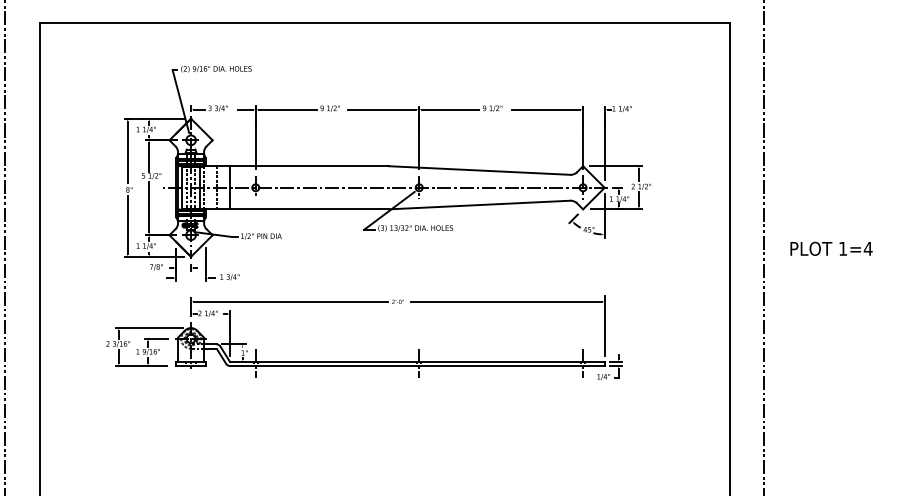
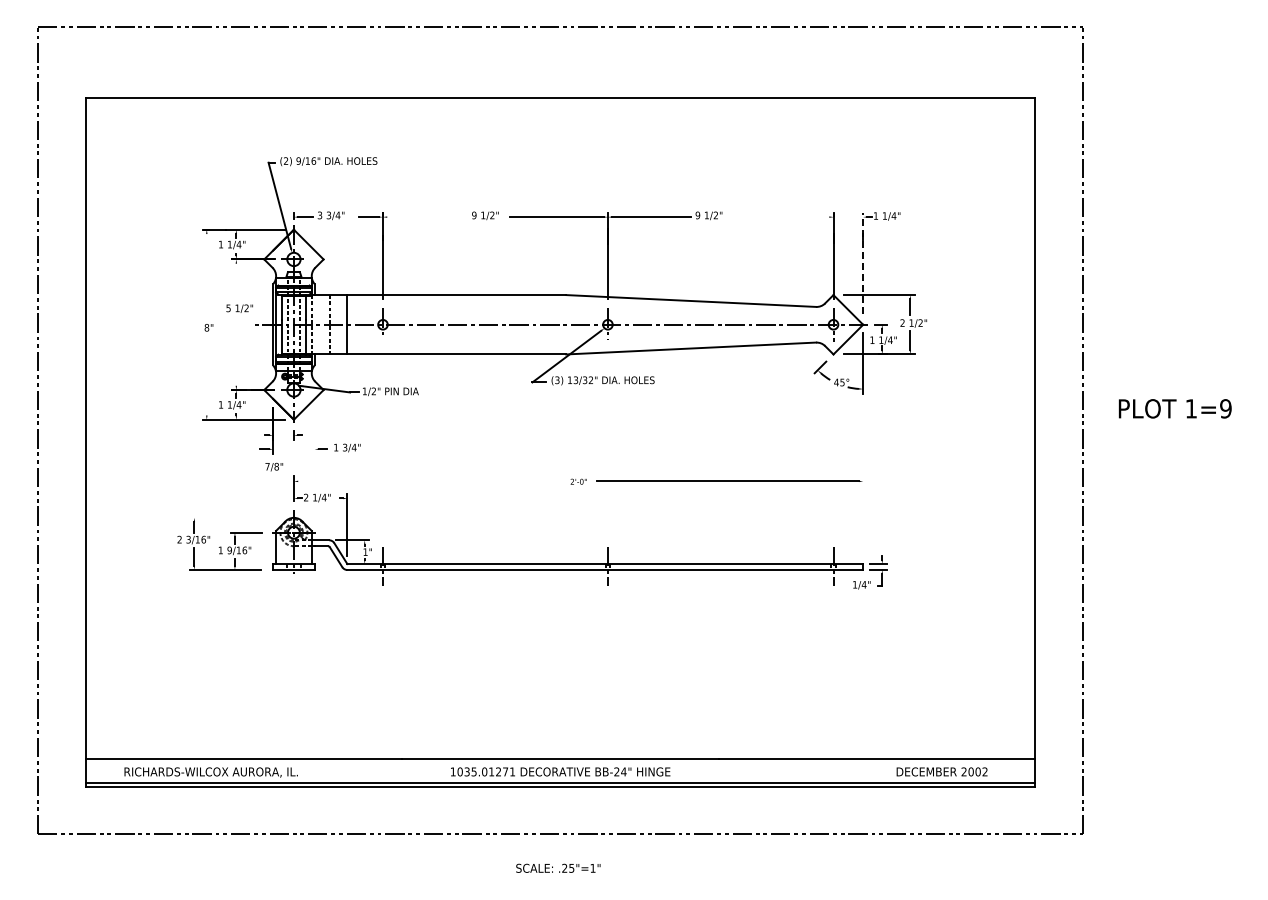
line: (288, 109) -> (427, 217), removed
line: (546, 109) -> (782, 217), removed
line: (604, 143) -> (863, 263), solid -> dashed
line: (127, 152) -> (206, 276), removed
line: (149, 157) -> (236, 282), removed
line: (149, 206) -> (236, 350), removed
line: (127, 224) -> (206, 375), removed
text: (867, 248) -> (1225, 408), 1=4 -> 1=9
line: (206, 264) -> (314, 430), removed
text: (156, 266) -> (274, 466), moved
line: (291, 301) -> (431, 481), removed
line: (604, 325) -> (863, 514), removed
line: (149, 327) -> (236, 517), removed

